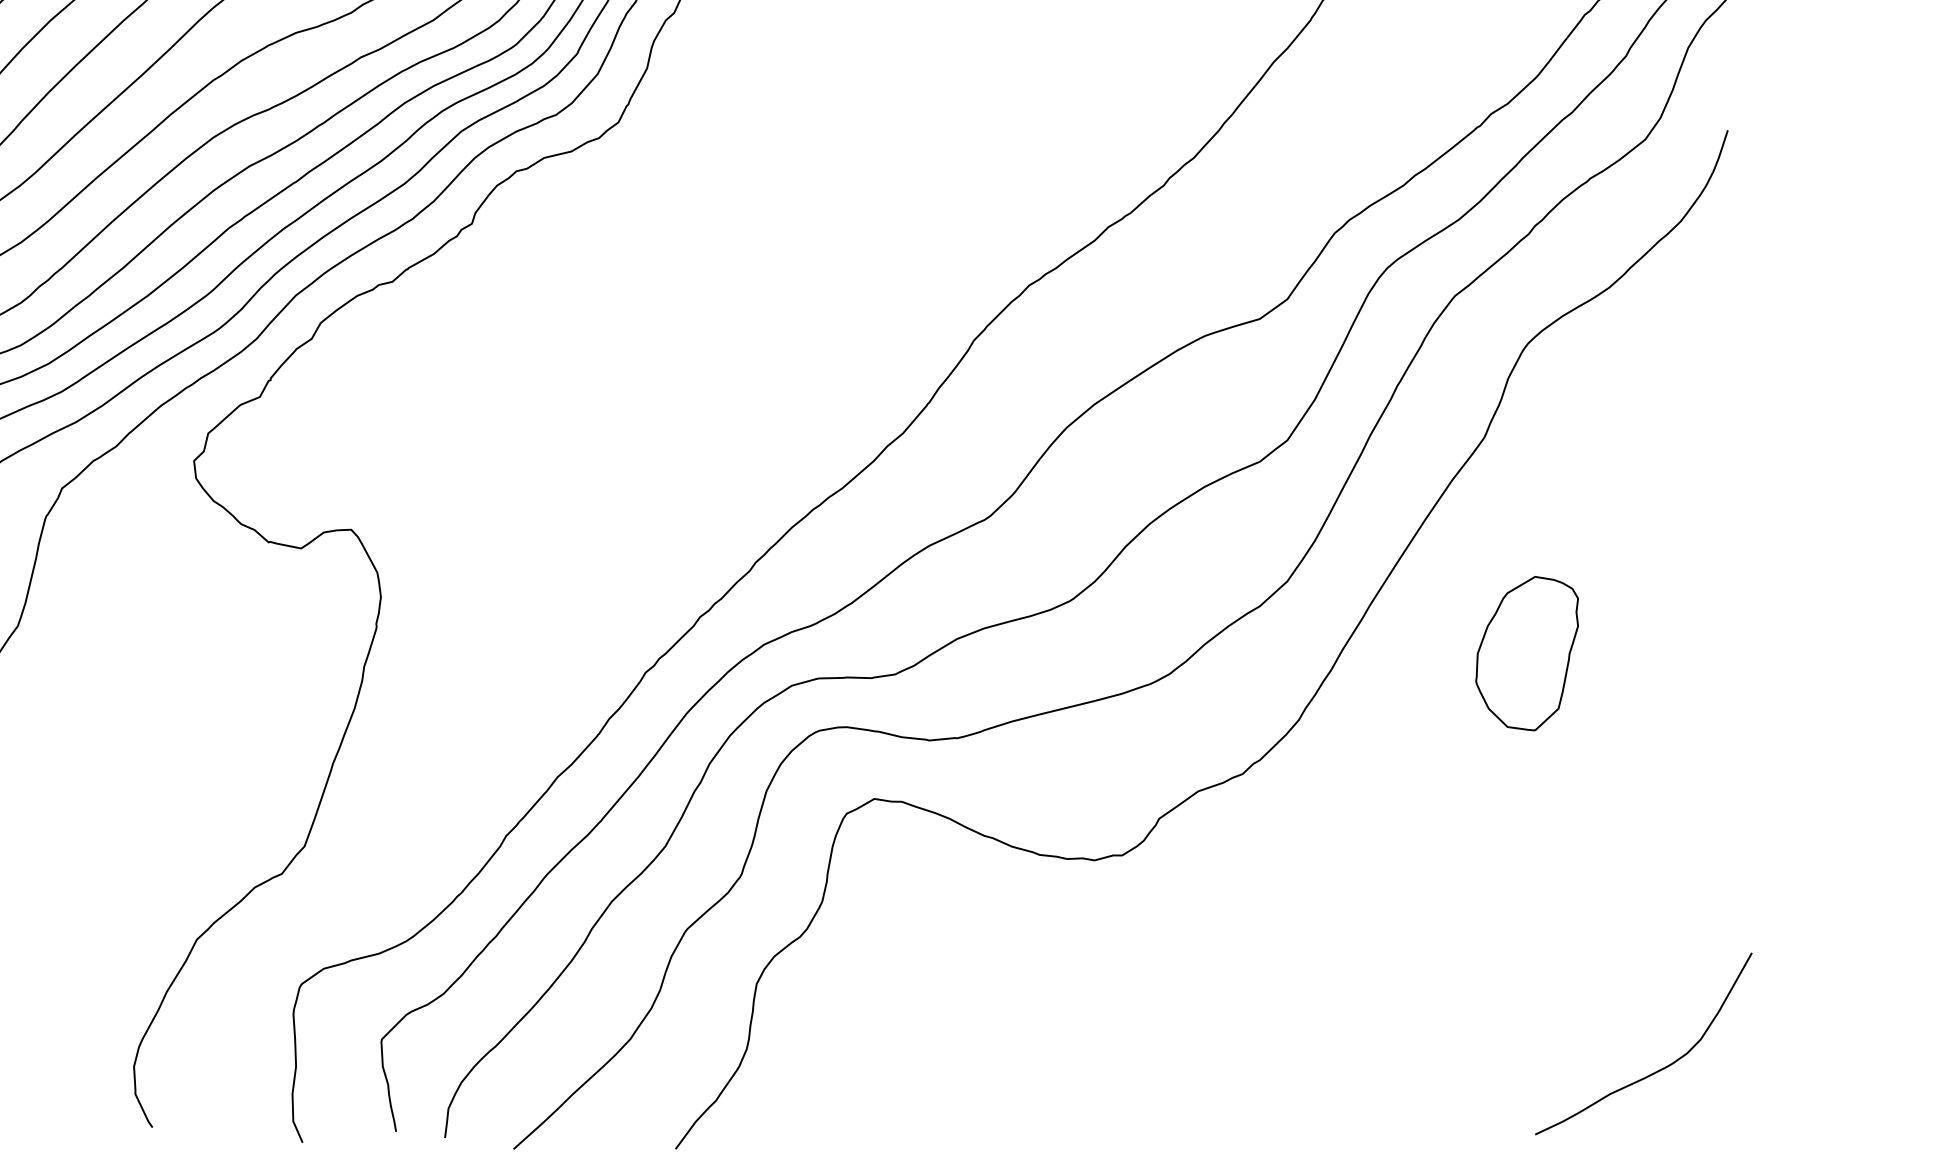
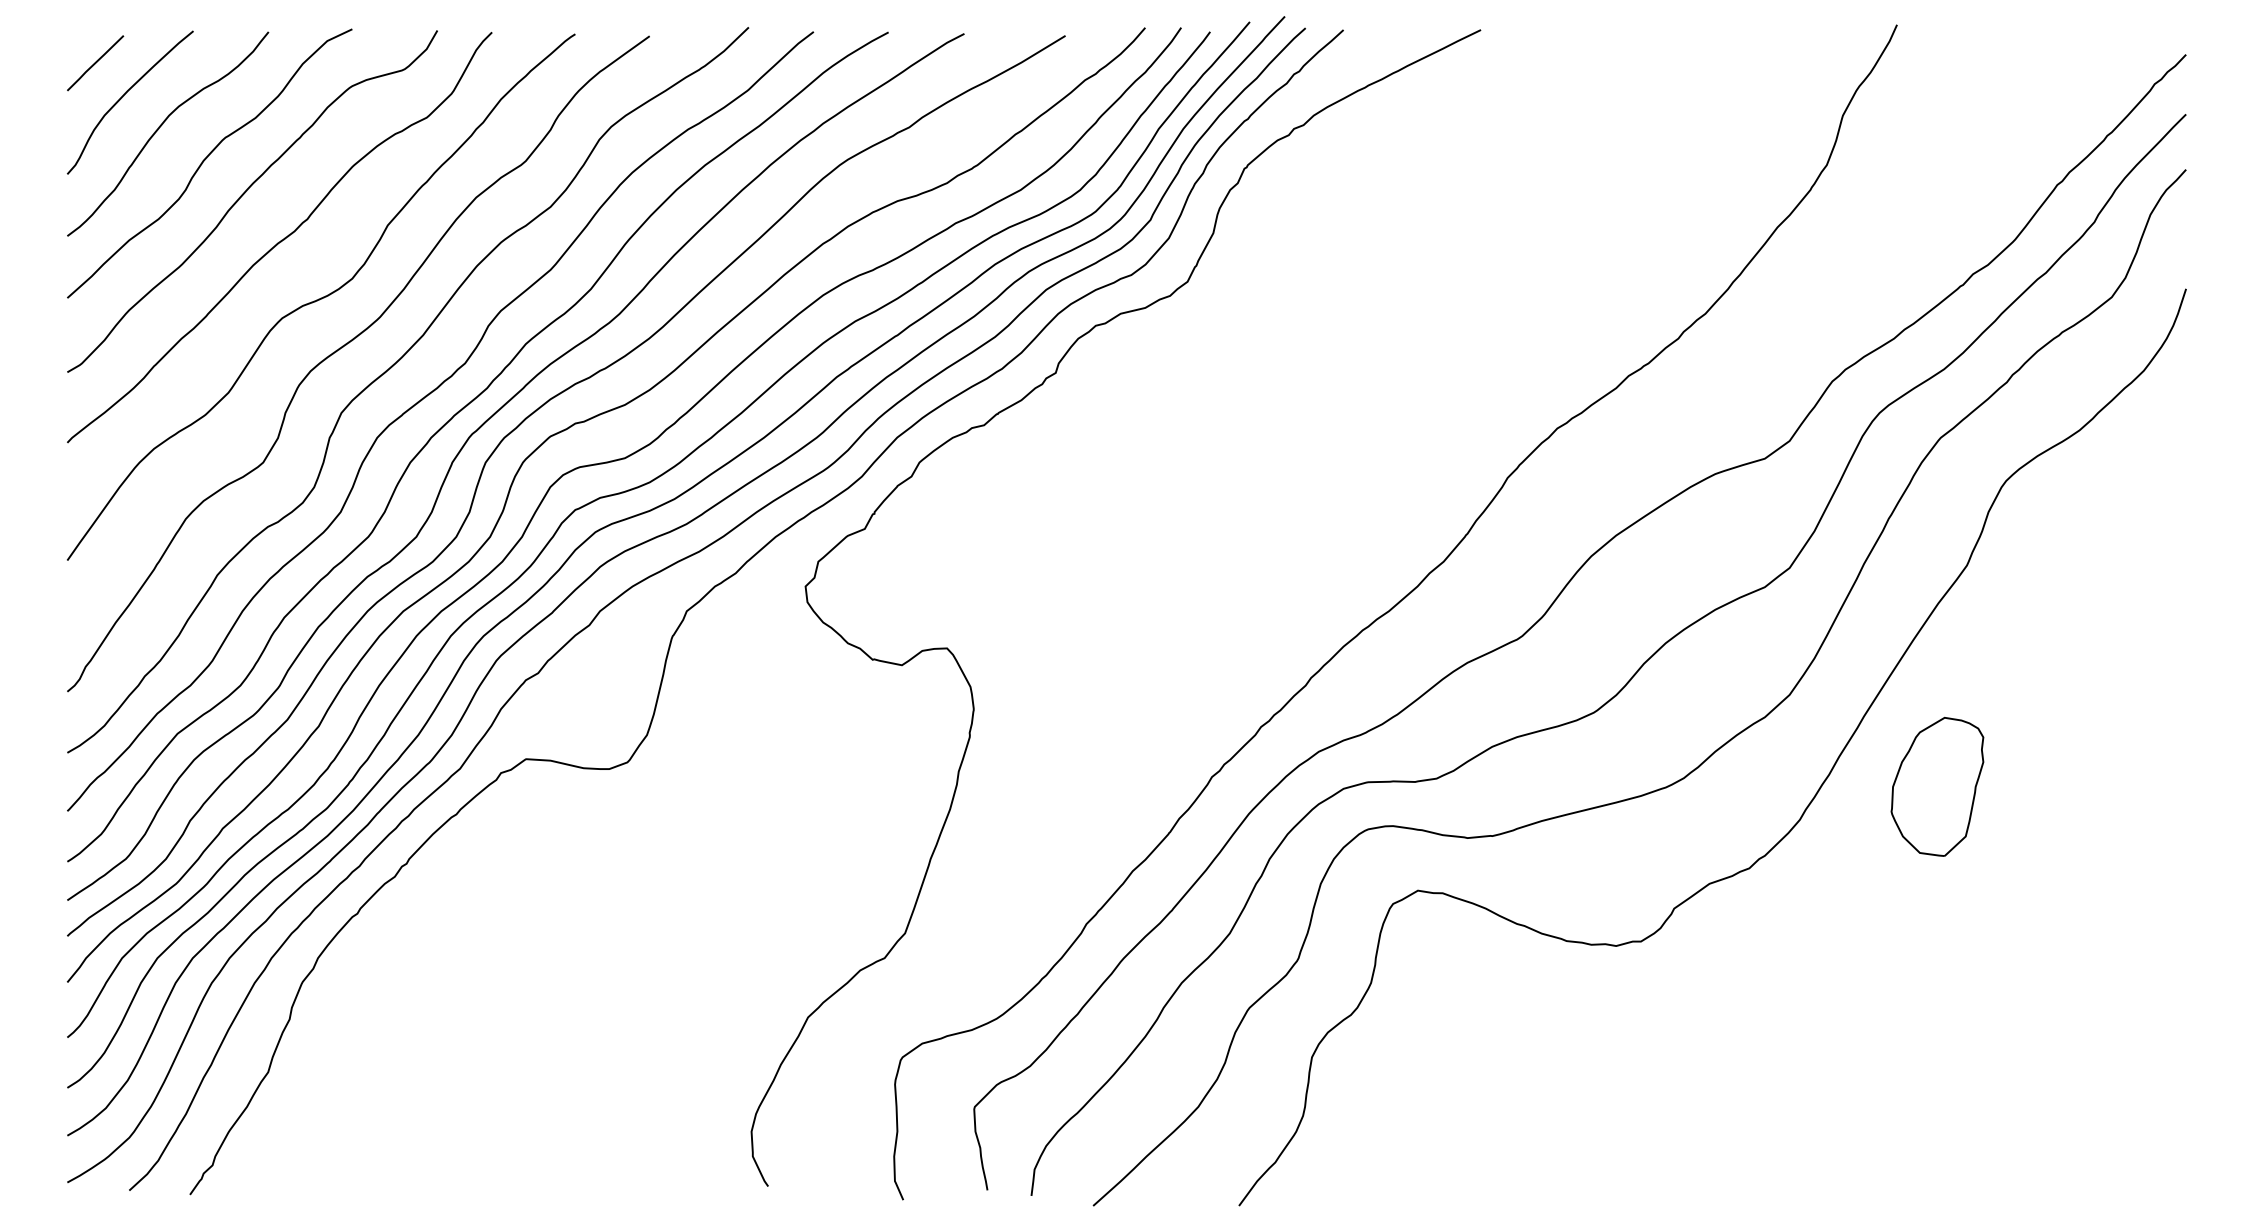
part: (1527, 653) -> (1937, 786), moved
curve: (1656, 1070) -> (2121, 1135), removed

